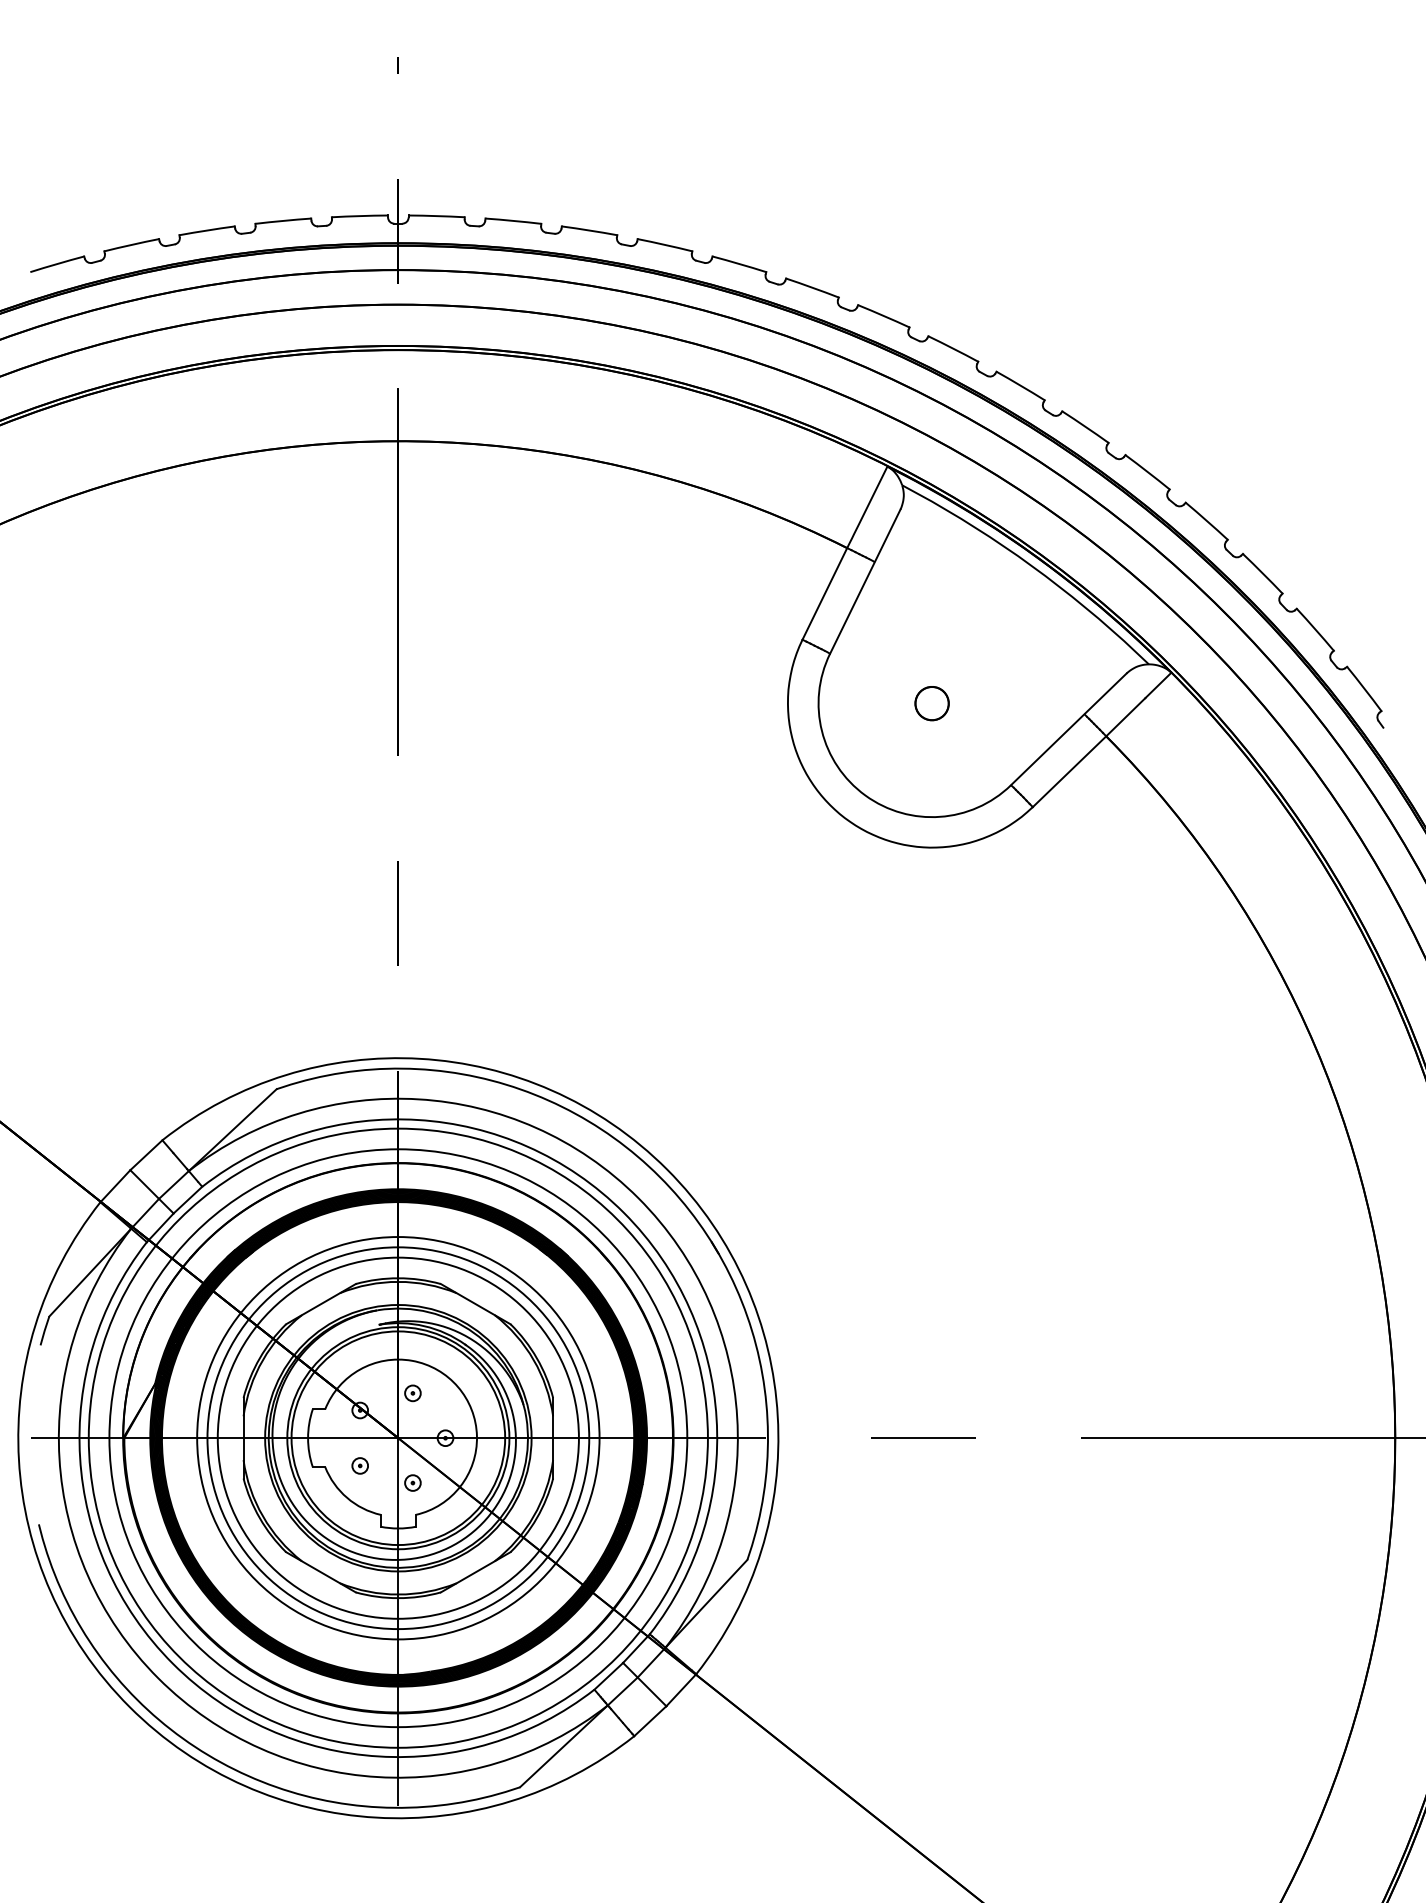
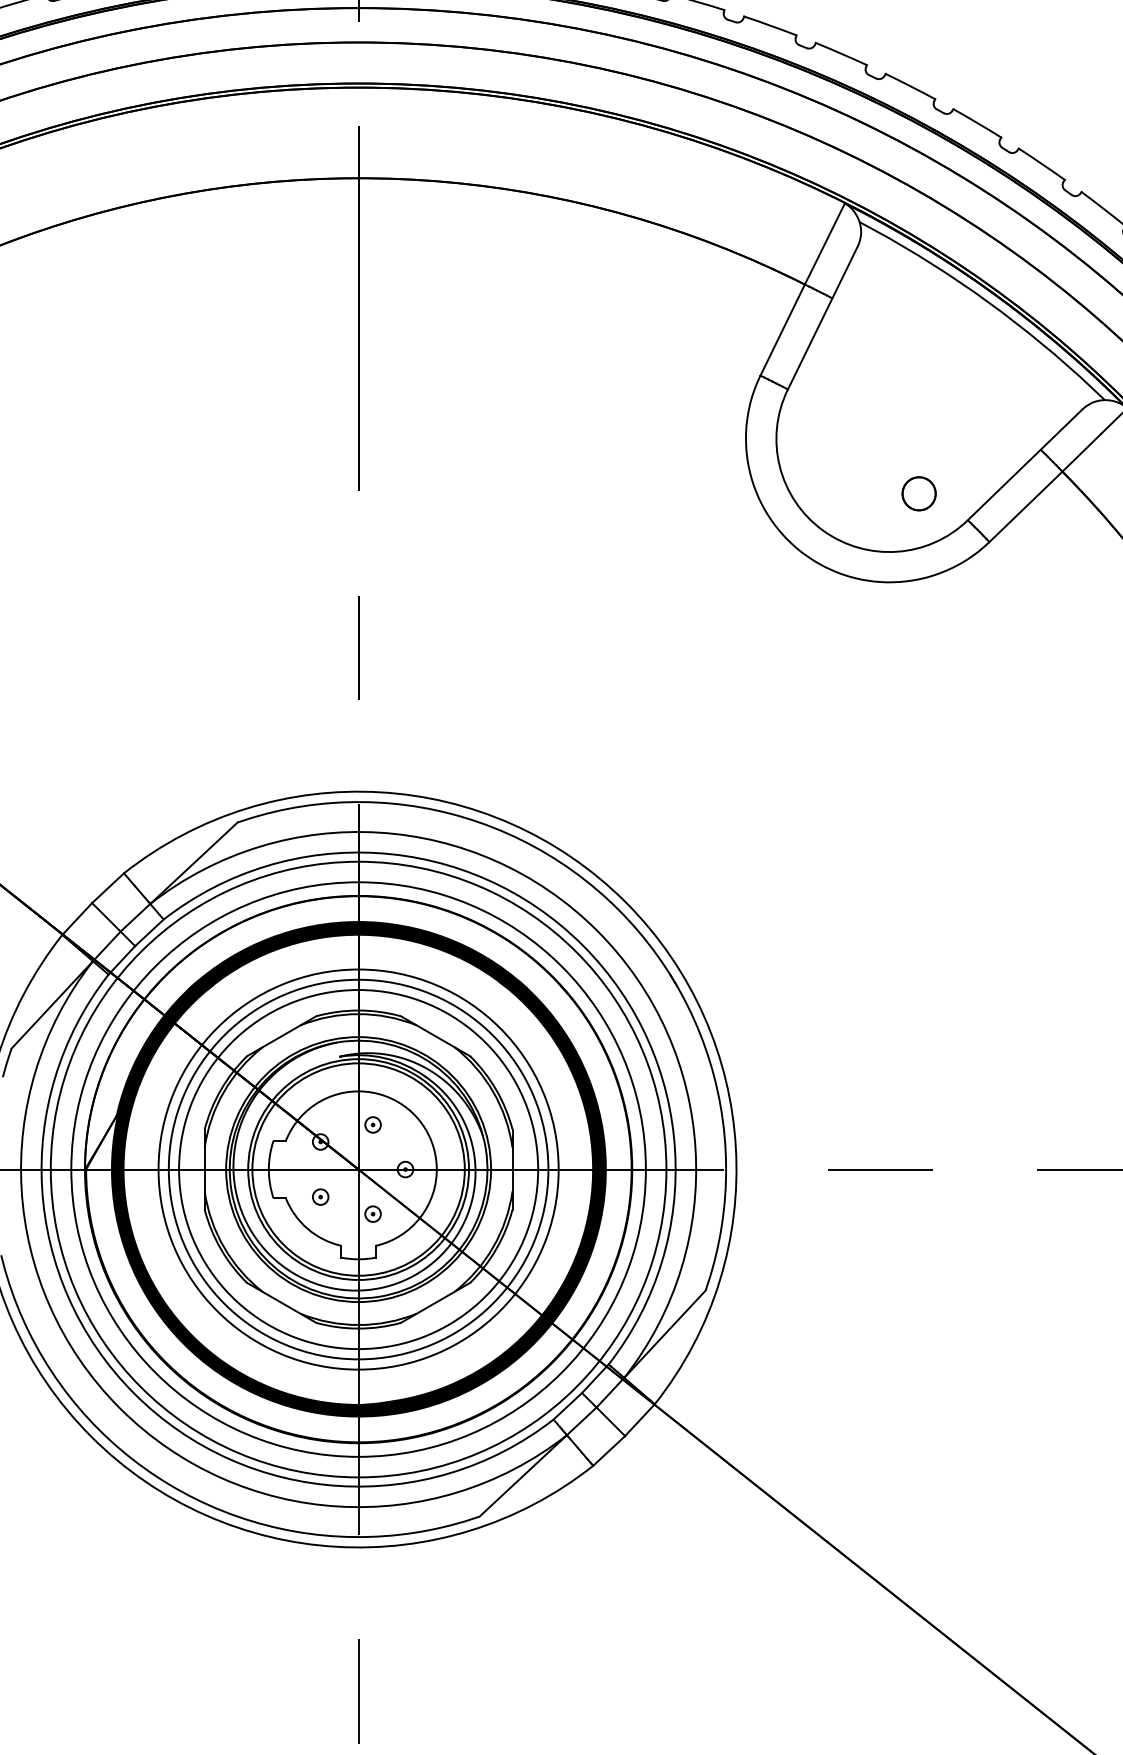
circle: (931, 703) -> (918, 493), moved

